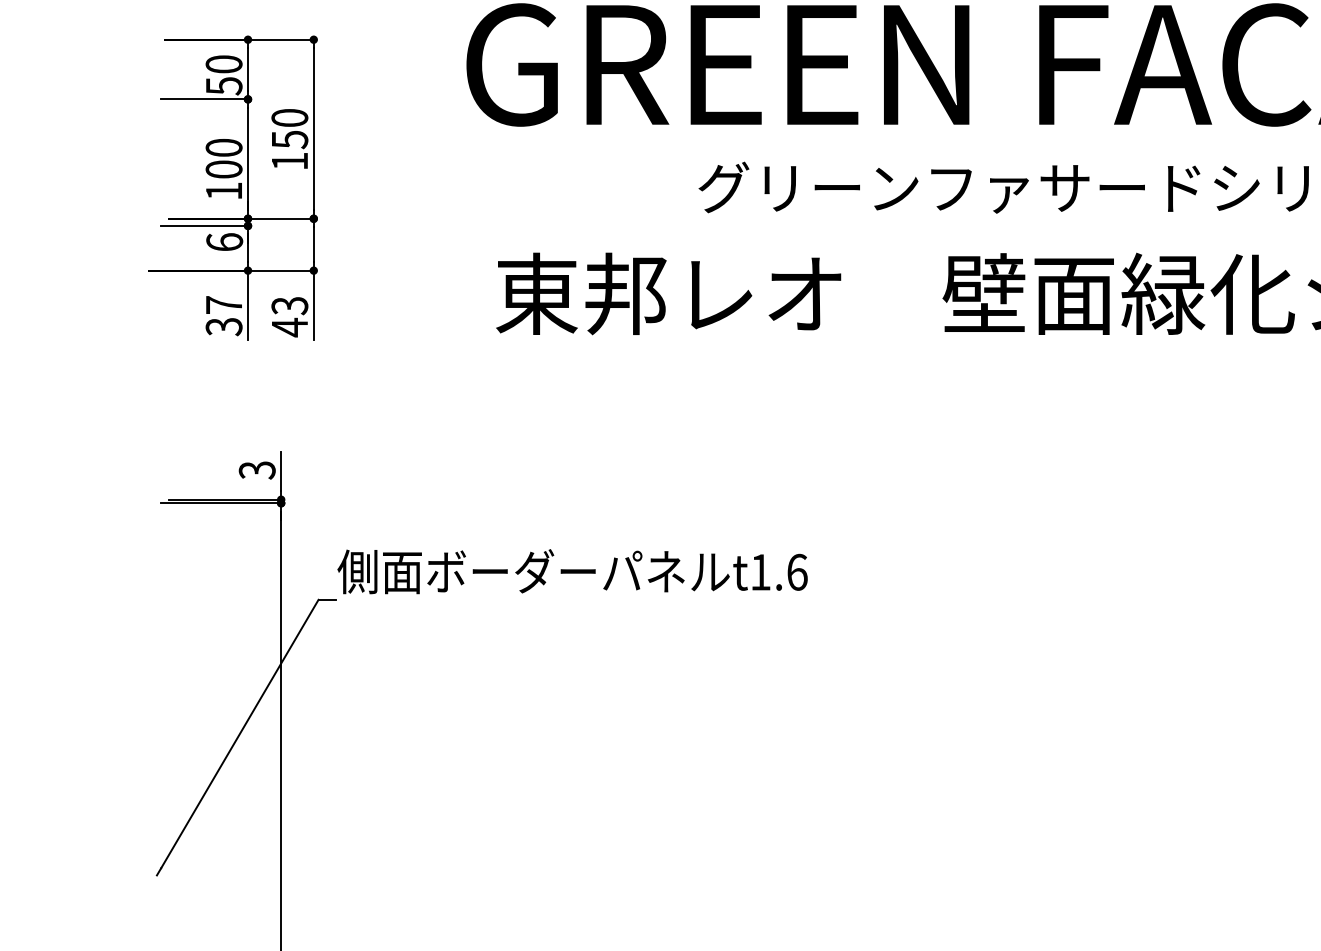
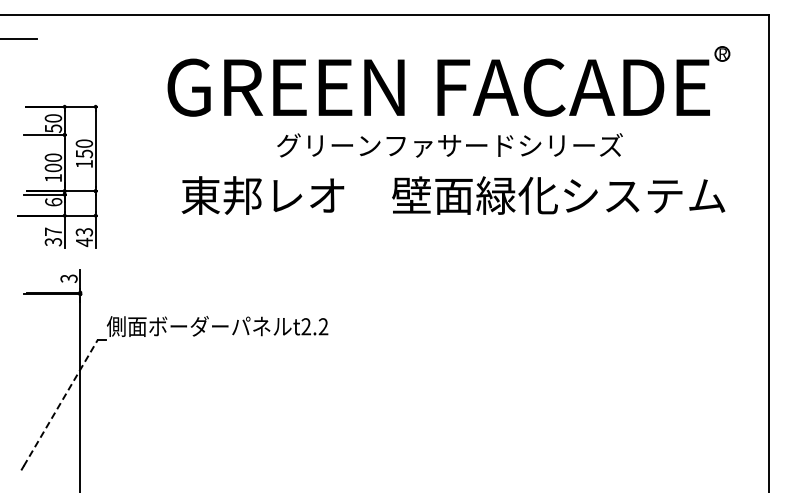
part: (232, 187) -> (57, 176), moved
text: (778, 571) -> (314, 326), t1.6 -> t2.2
line: (241, 733) -> (61, 402), solid -> dashed

